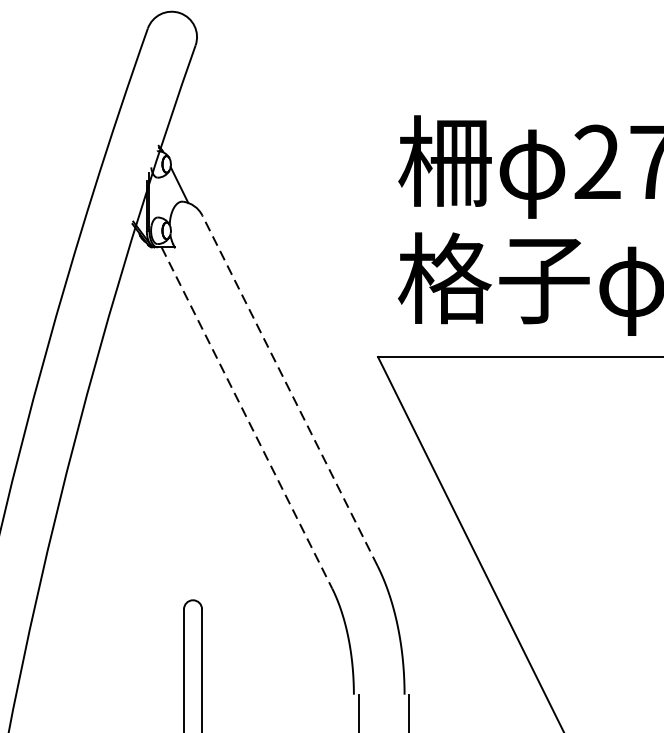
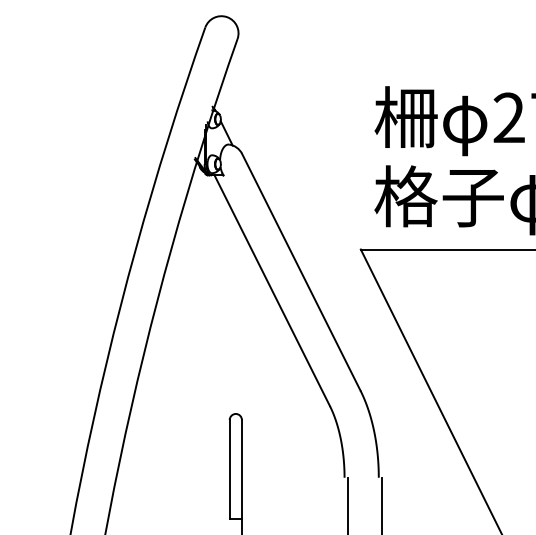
line: (290, 389) -> (301, 271), dashed -> solid
line: (247, 417) -> (272, 290), dashed -> solid

